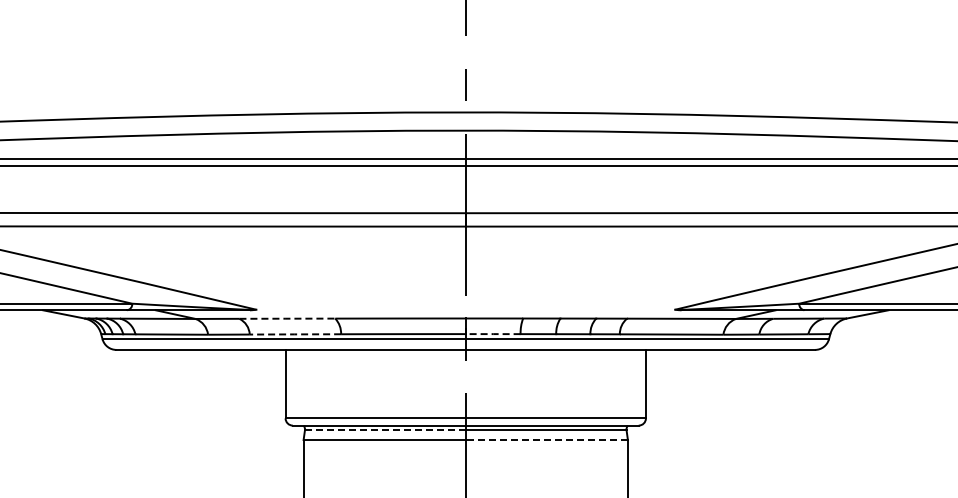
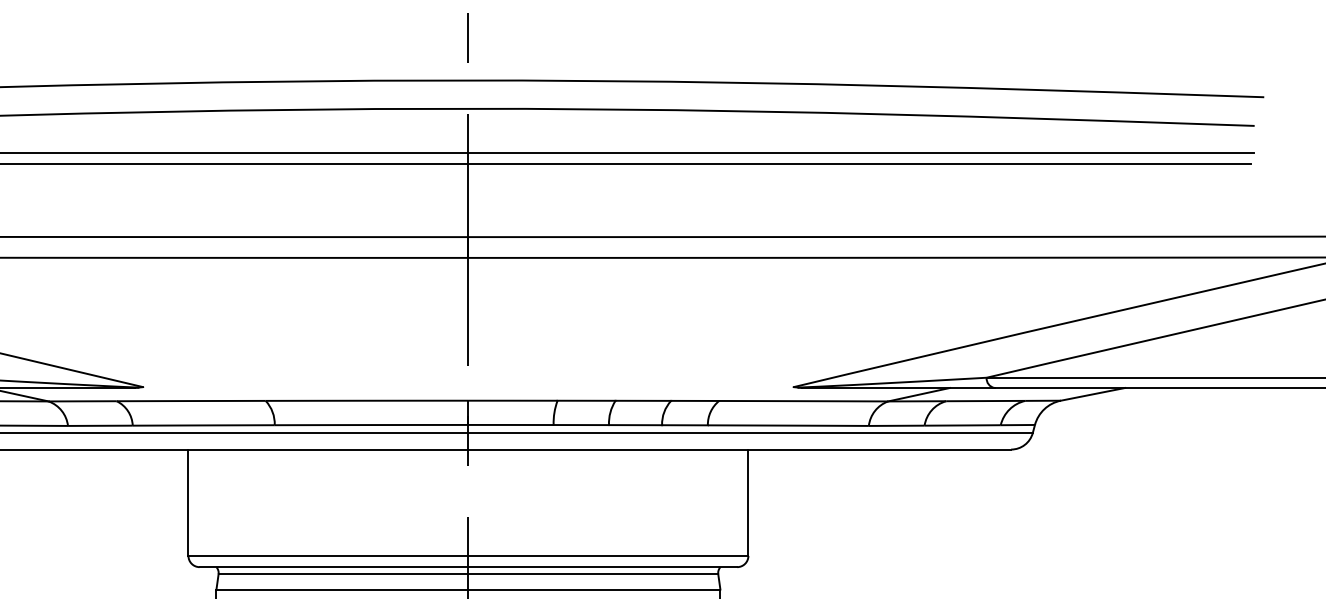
line: (287, 318) -> (191, 400), dashed -> solid
line: (294, 334) -> (202, 425), dashed -> solid
line: (493, 334) -> (511, 425), dashed -> solid
line: (384, 430) -> (342, 574), dashed -> solid
line: (546, 440) -> (593, 590), dashed -> solid

